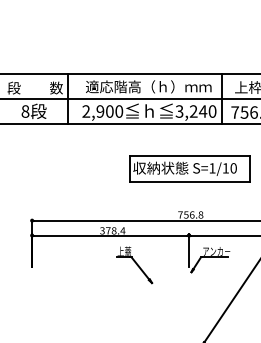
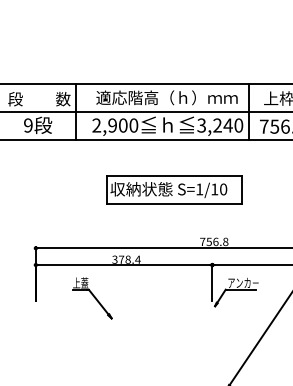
text: (25, 111) -> (28, 125), 8 -> 9
part: (190, 168) -> (174, 189), moved
part: (134, 265) -> (92, 298), moved

